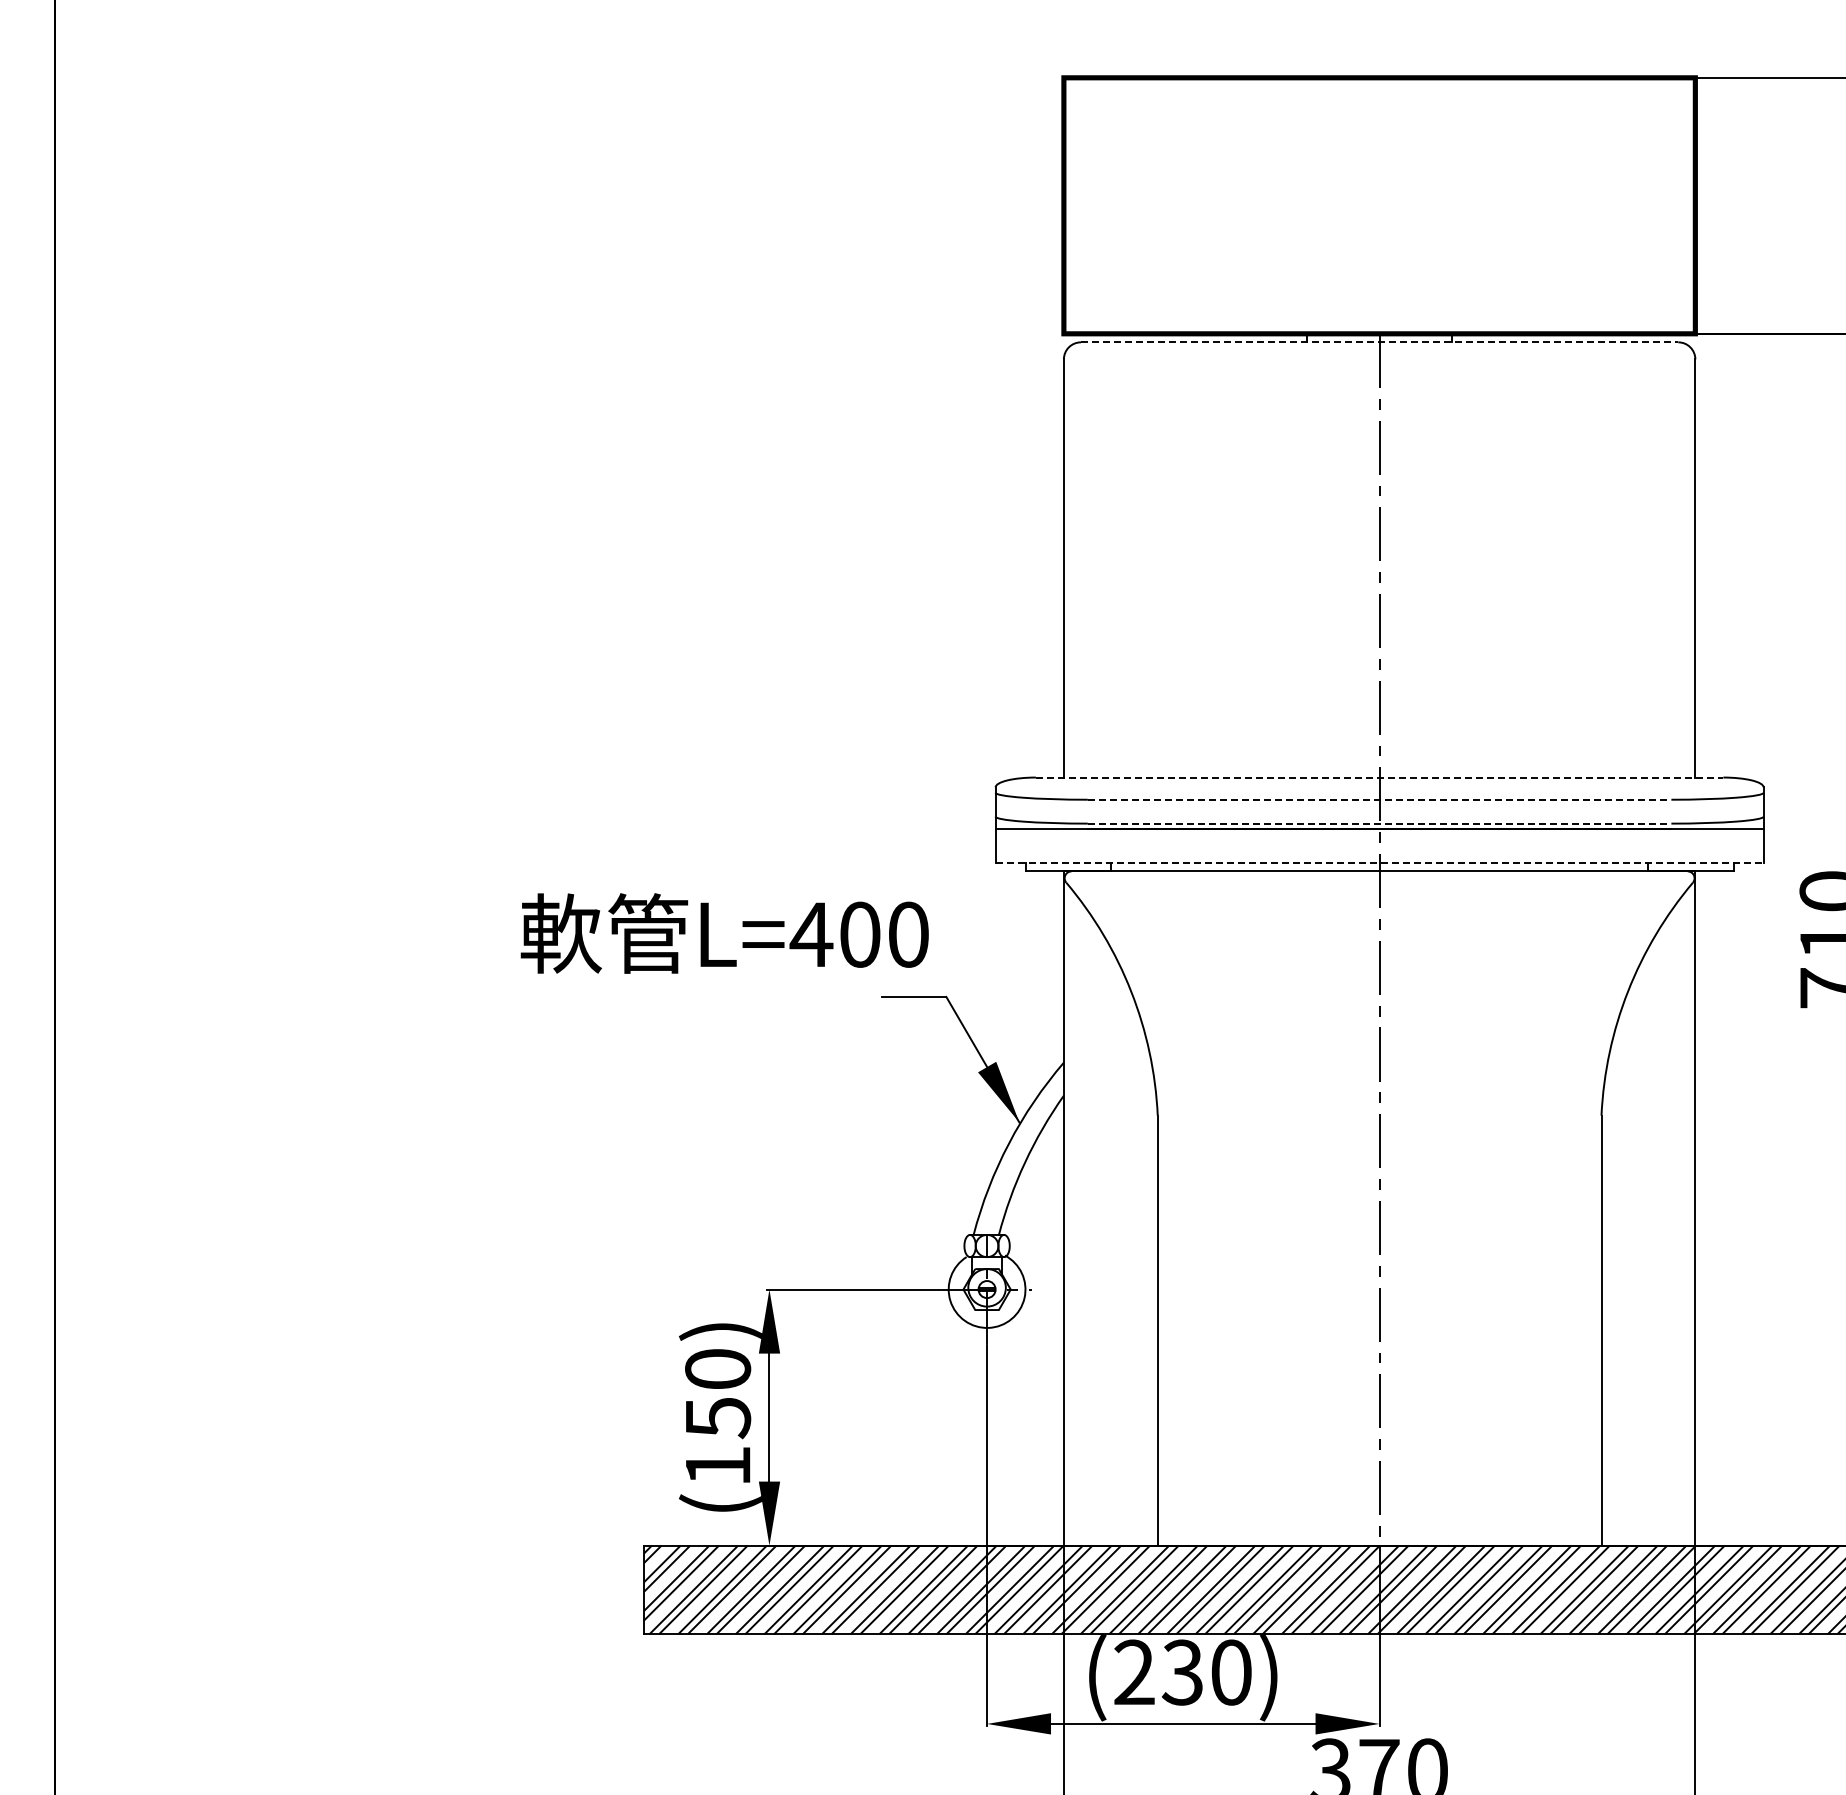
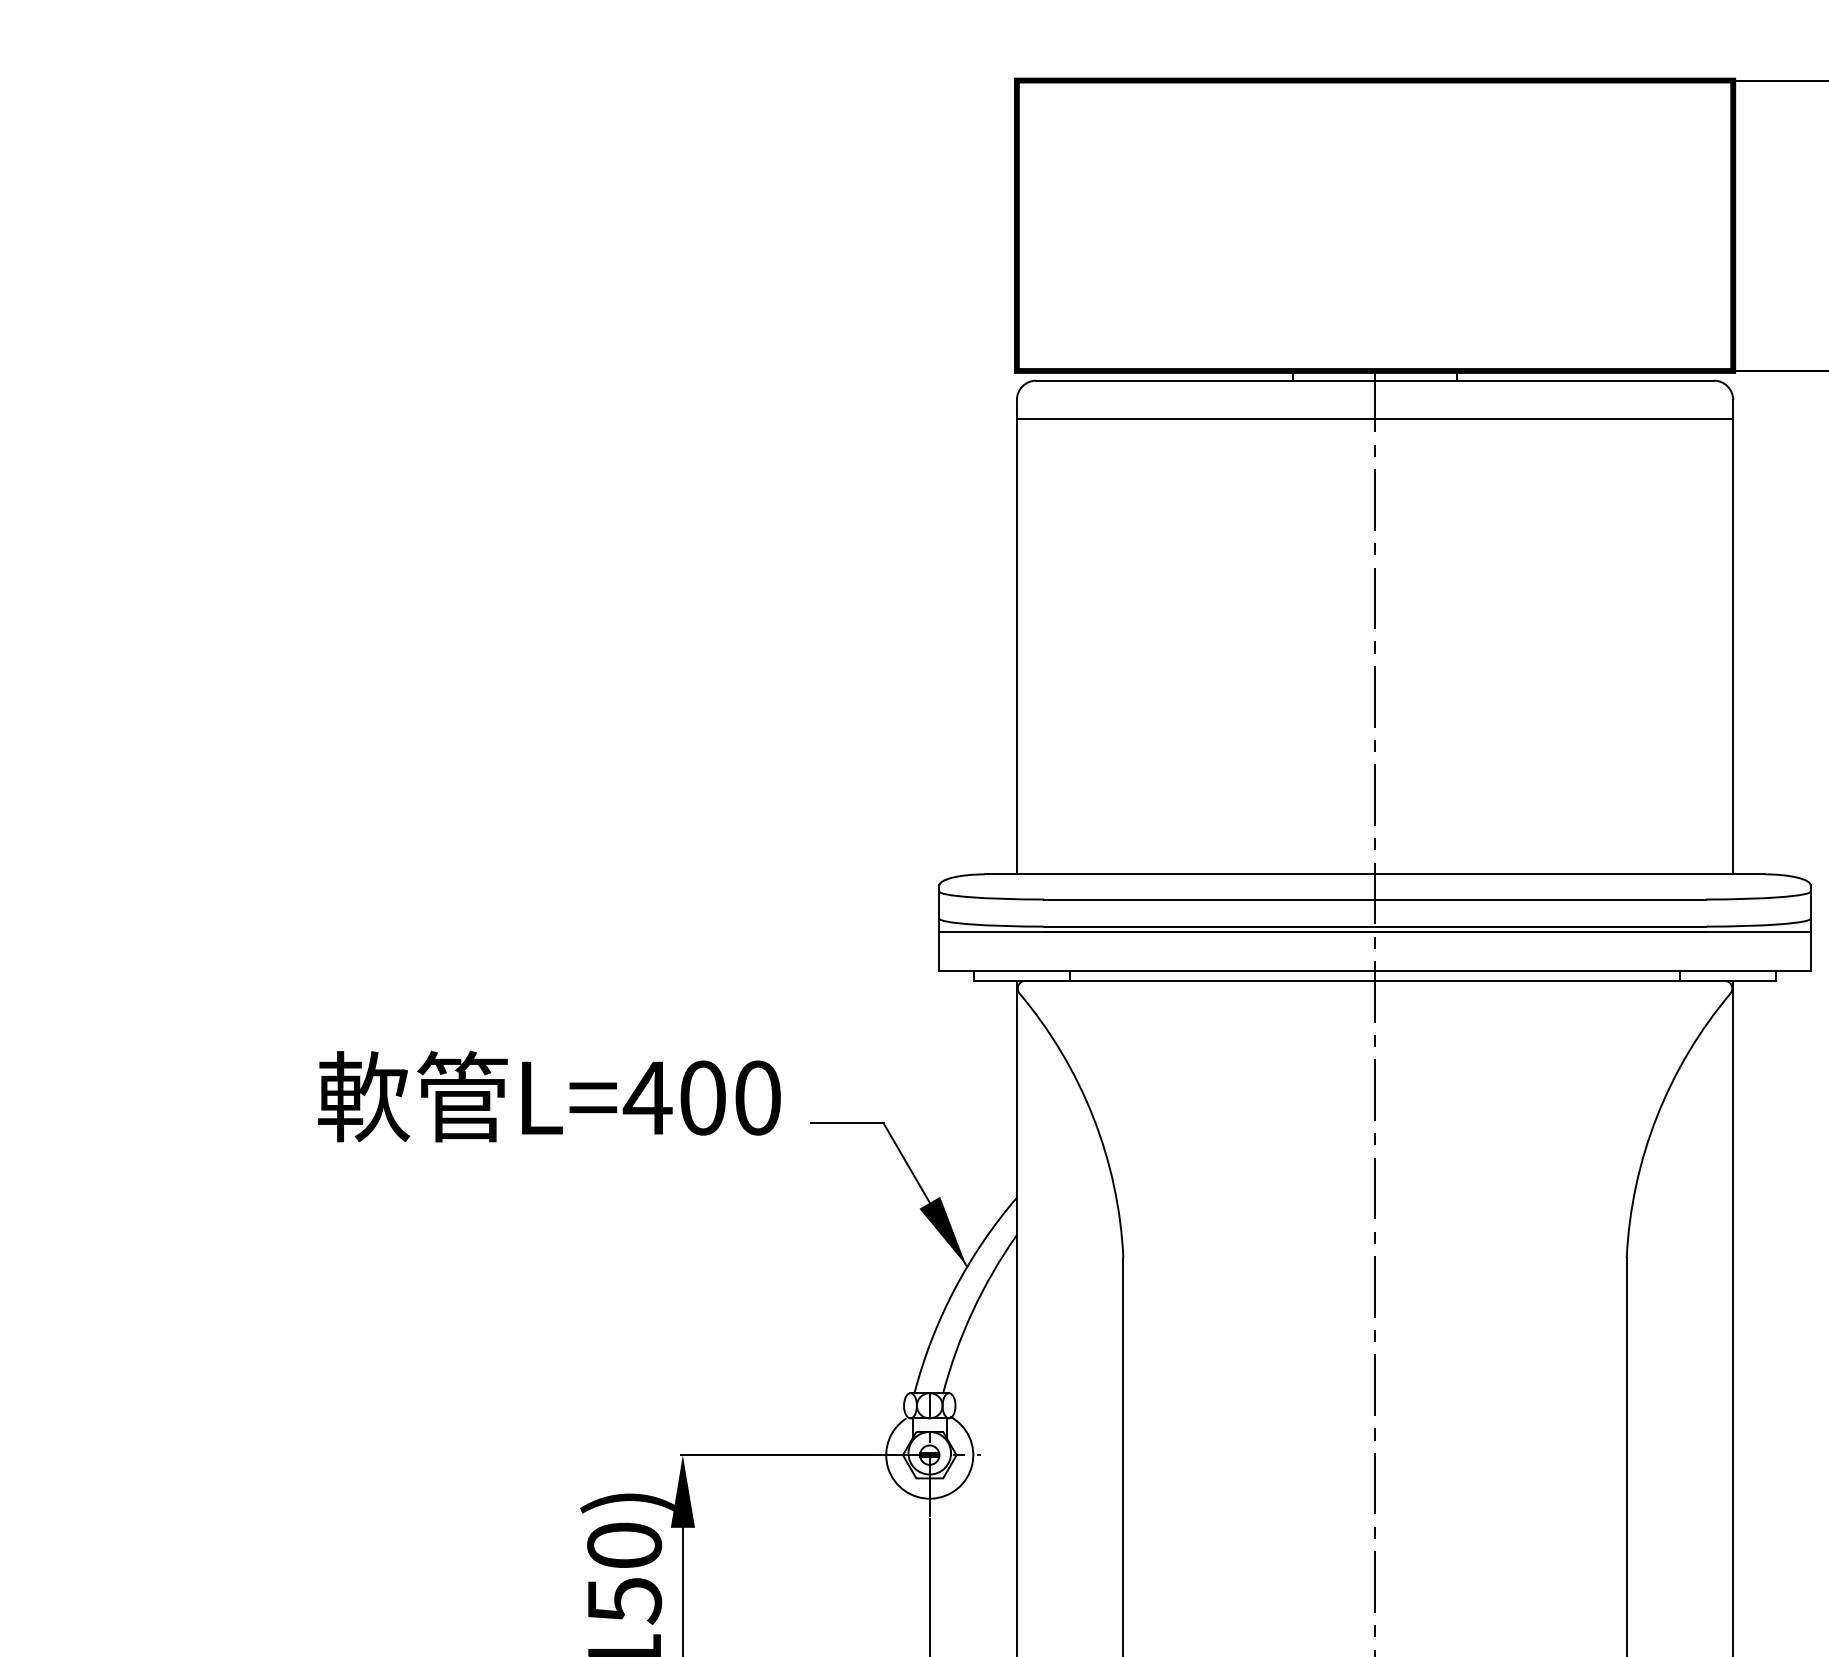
line: (1379, 342) -> (1374, 380), dashed -> solid
line: (1379, 376) -> (1374, 419), added
line: (1379, 777) -> (1374, 874), dashed -> solid
line: (1379, 799) -> (1374, 899), dashed -> solid
line: (1379, 823) -> (1374, 926), dashed -> solid
line: (1379, 862) -> (1374, 970), dashed -> solid
text: (724, 933) -> (549, 1096), moved

